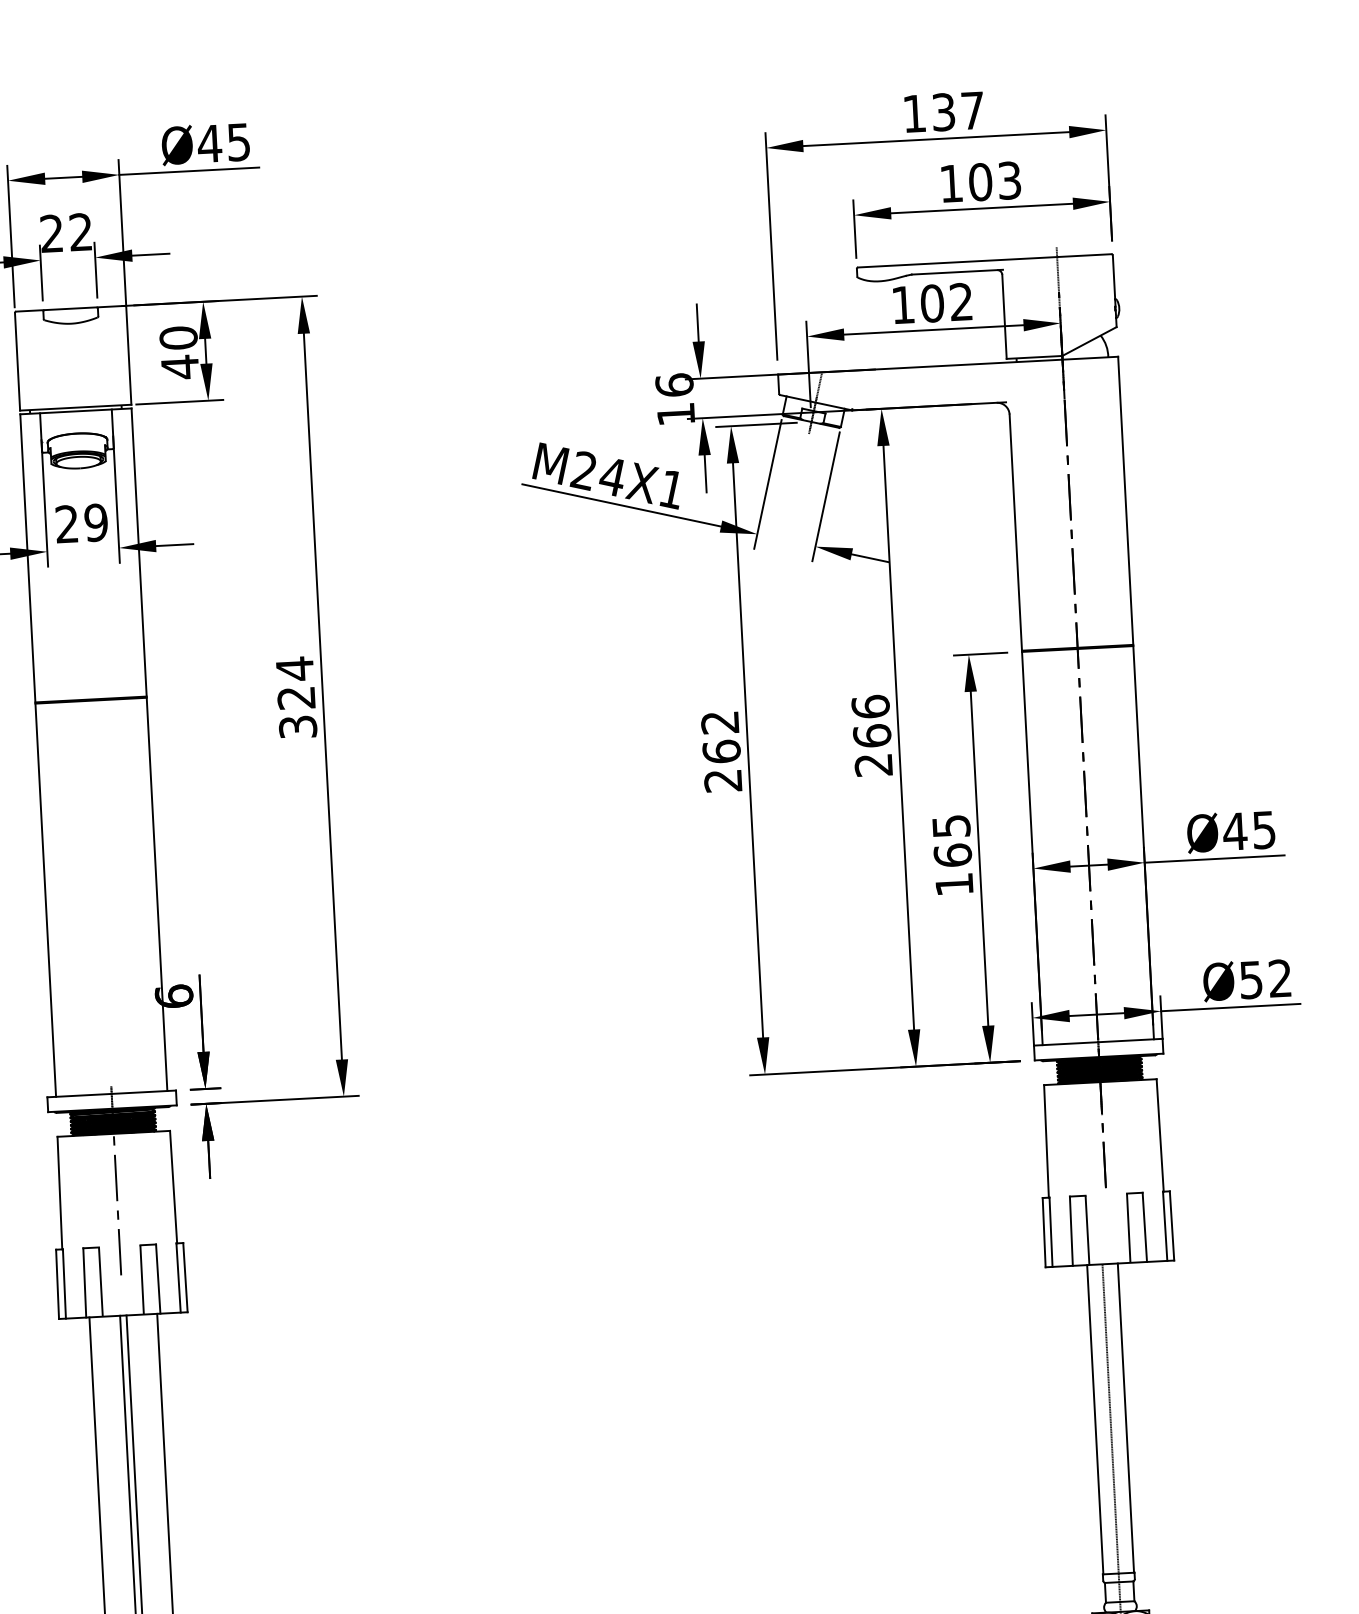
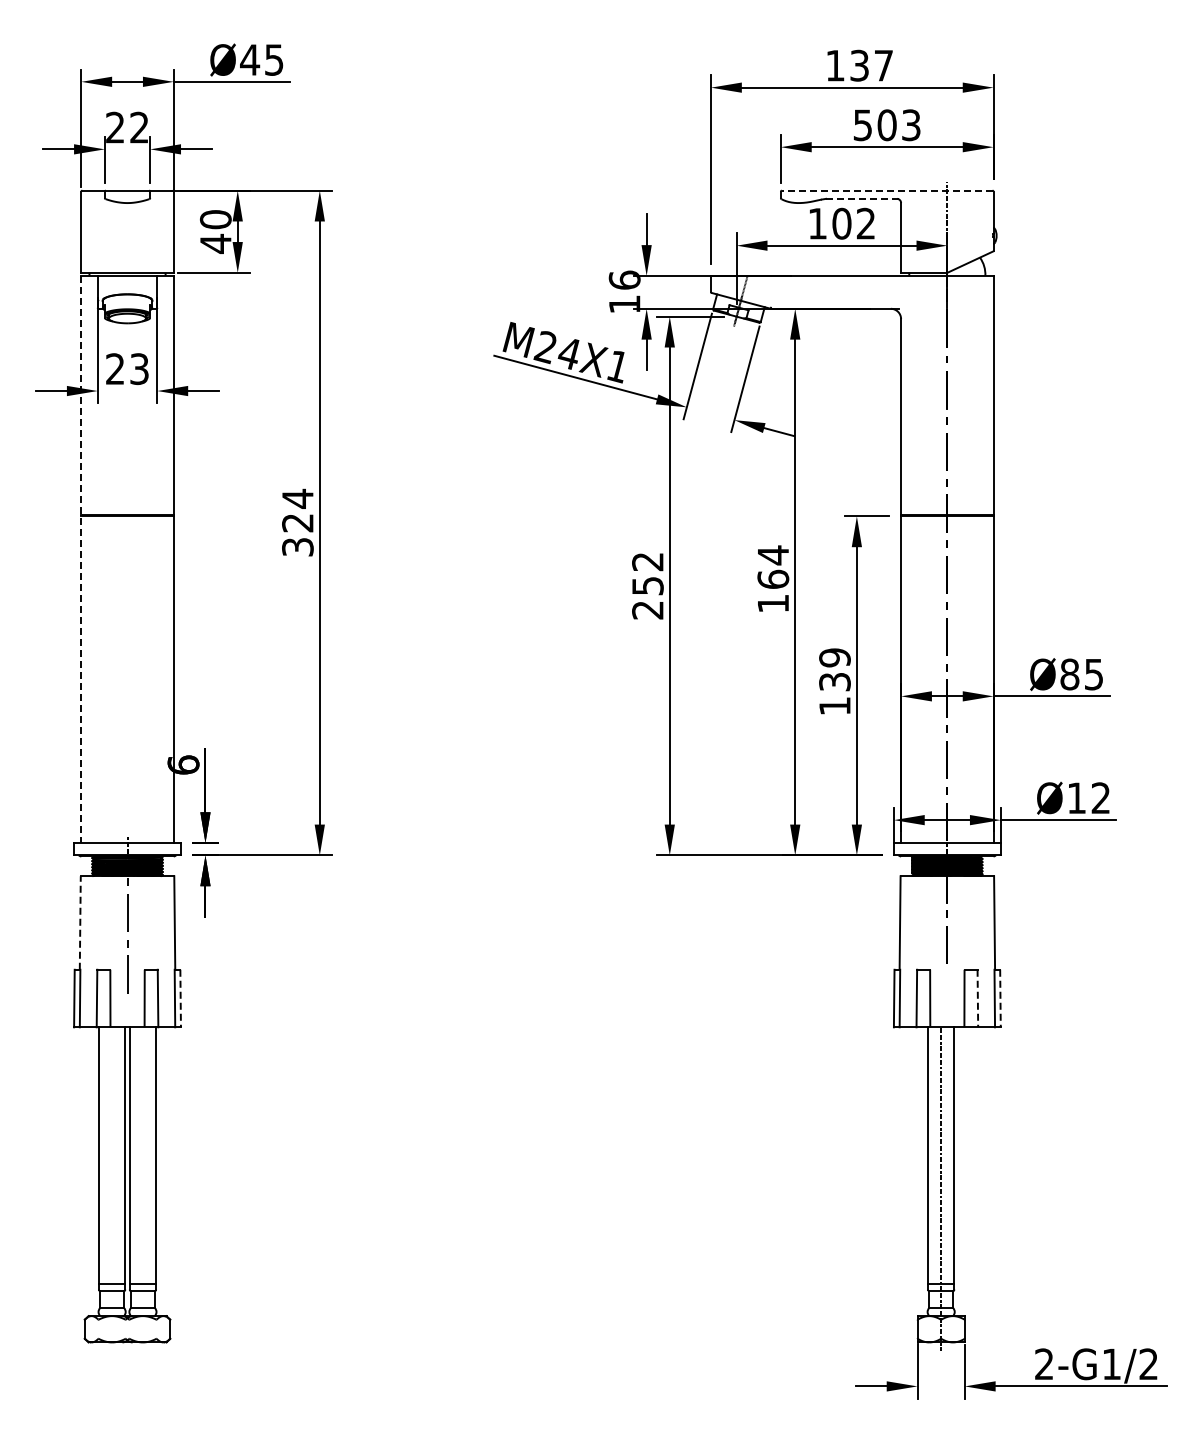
text: (950, 183) -> (862, 125), 103 -> 503
line: (983, 260) -> (886, 190), solid -> dashed
line: (957, 271) -> (864, 198), solid -> dashed
text: (96, 522) -> (139, 368), 29 -> 23
text: (872, 734) -> (773, 578), 266 -> 164
text: (721, 751) -> (647, 585), 262 -> 252
line: (38, 755) -> (81, 559), solid -> dashed
text: (1234, 831) -> (1069, 674), Ø45 -> Ø85
text: (951, 840) -> (834, 669), 165 -> 139
text: (1250, 980) -> (1076, 798), Ø52 -> Ø12
line: (60, 1193) -> (80, 923), solid -> dashed
line: (1172, 1225) -> (1000, 998), solid -> dashed
line: (1144, 1227) -> (977, 998), solid -> dashed
line: (185, 1277) -> (180, 998), solid -> dashed

